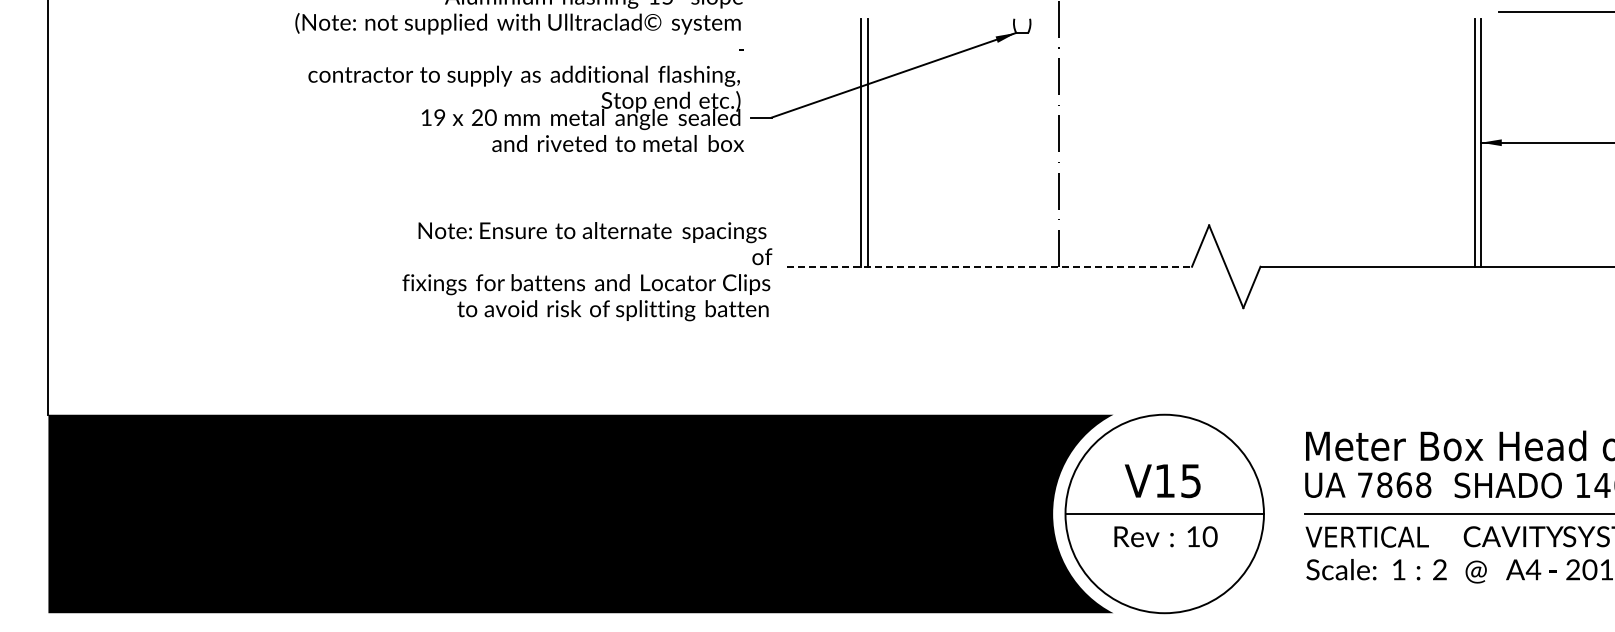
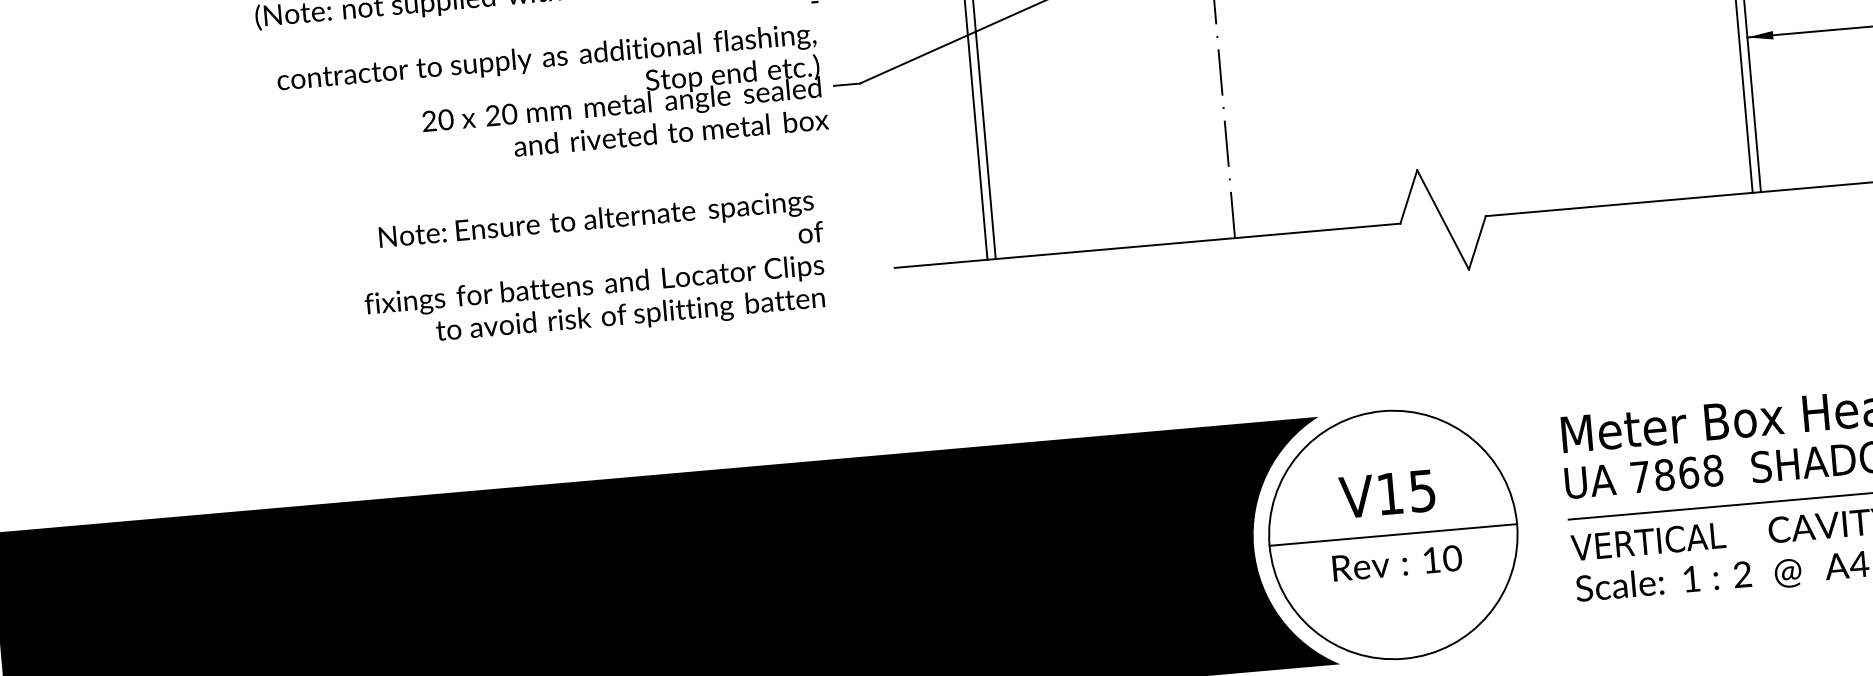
text: (433, 117) -> (438, 120), 19 -> 20
line: (989, 266) -> (1147, 245), dashed -> solid
text: (587, 271) -> (594, 269), moved

